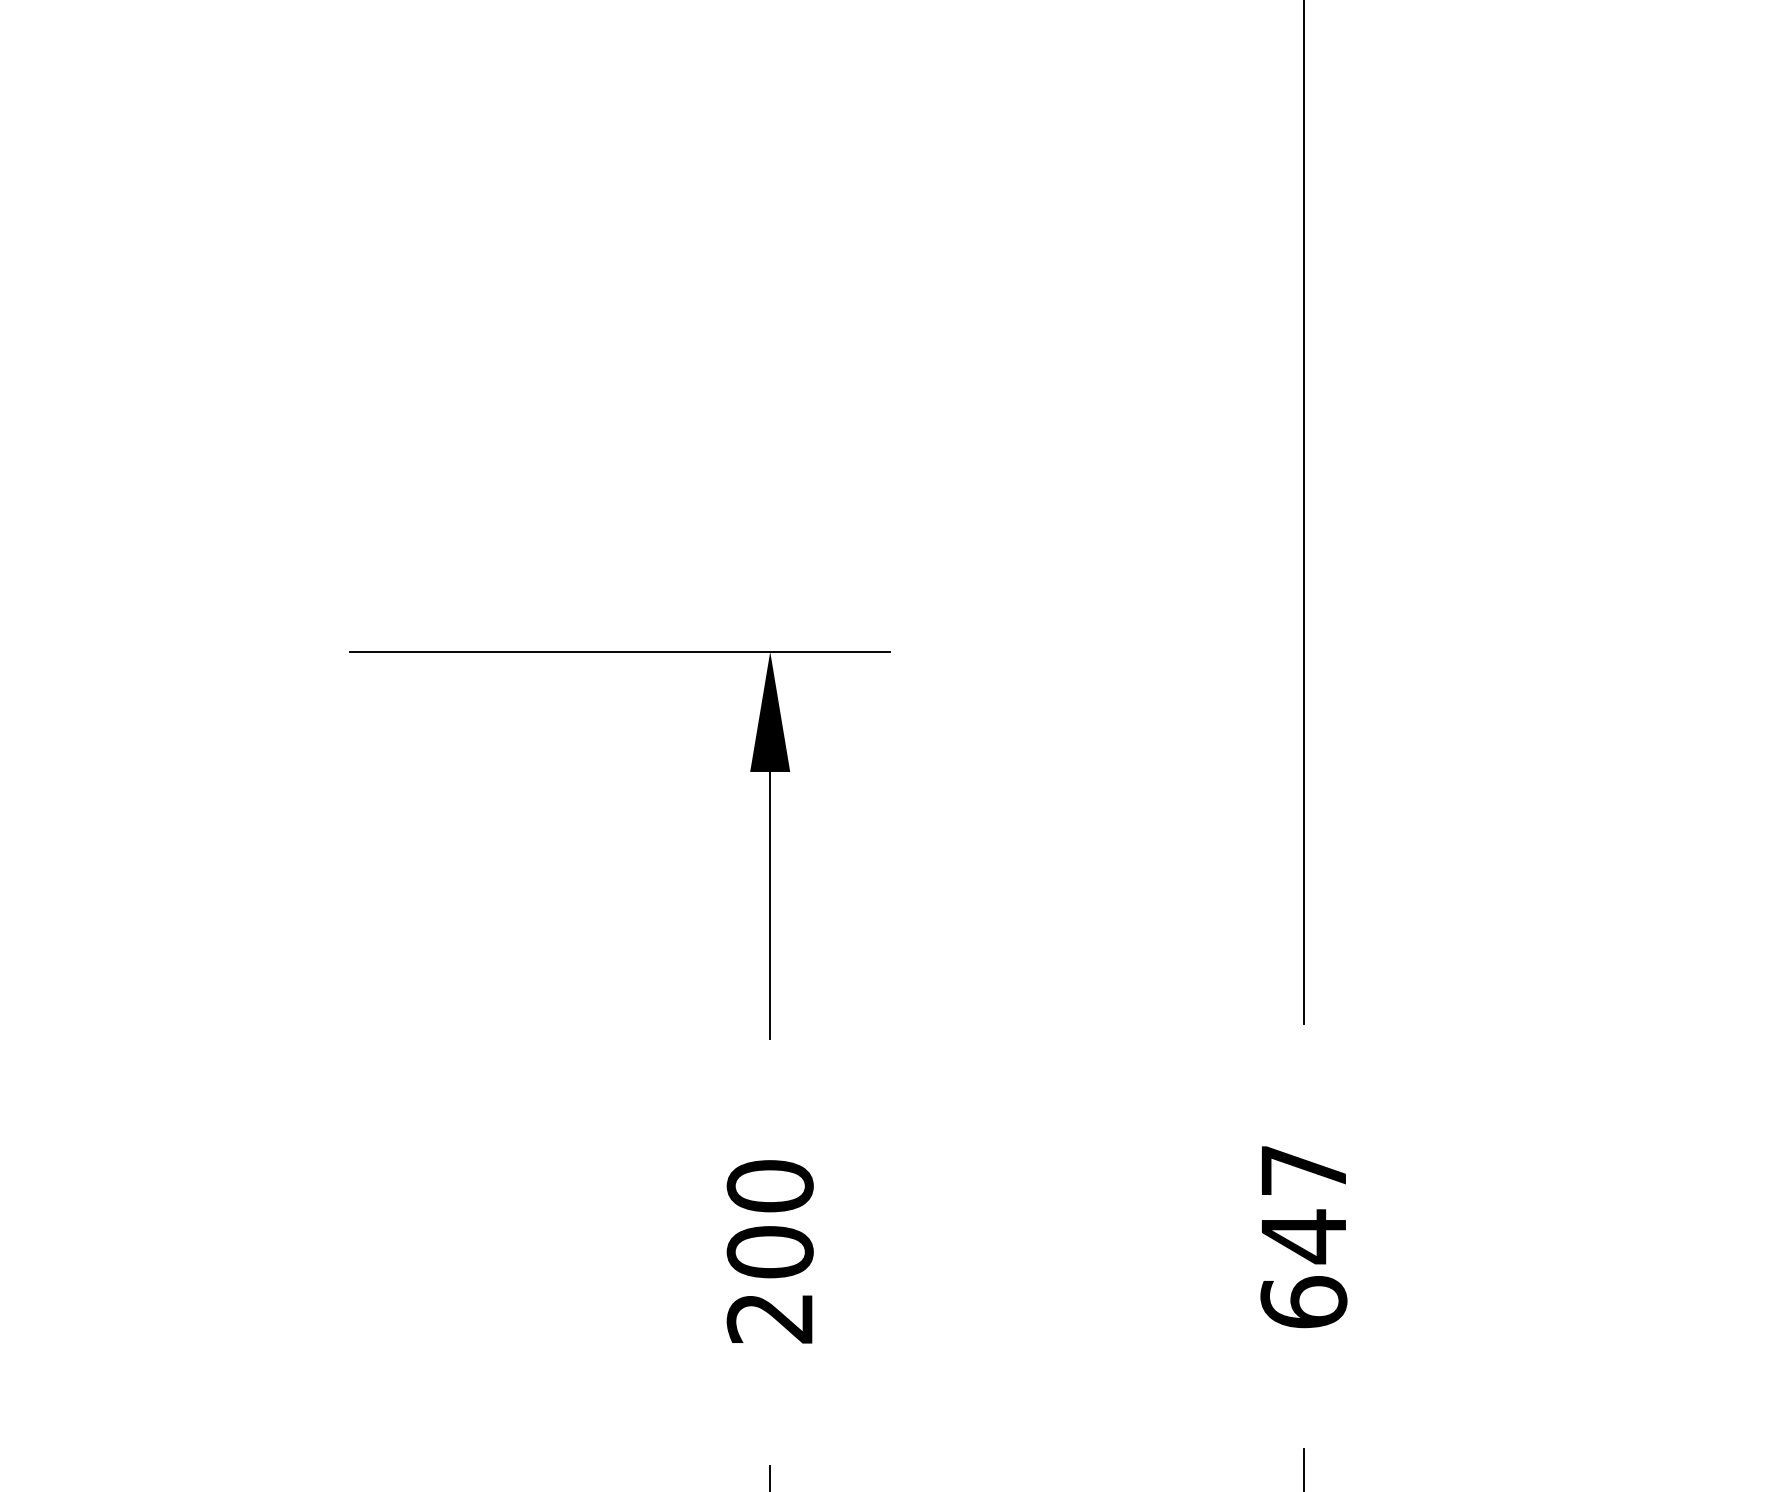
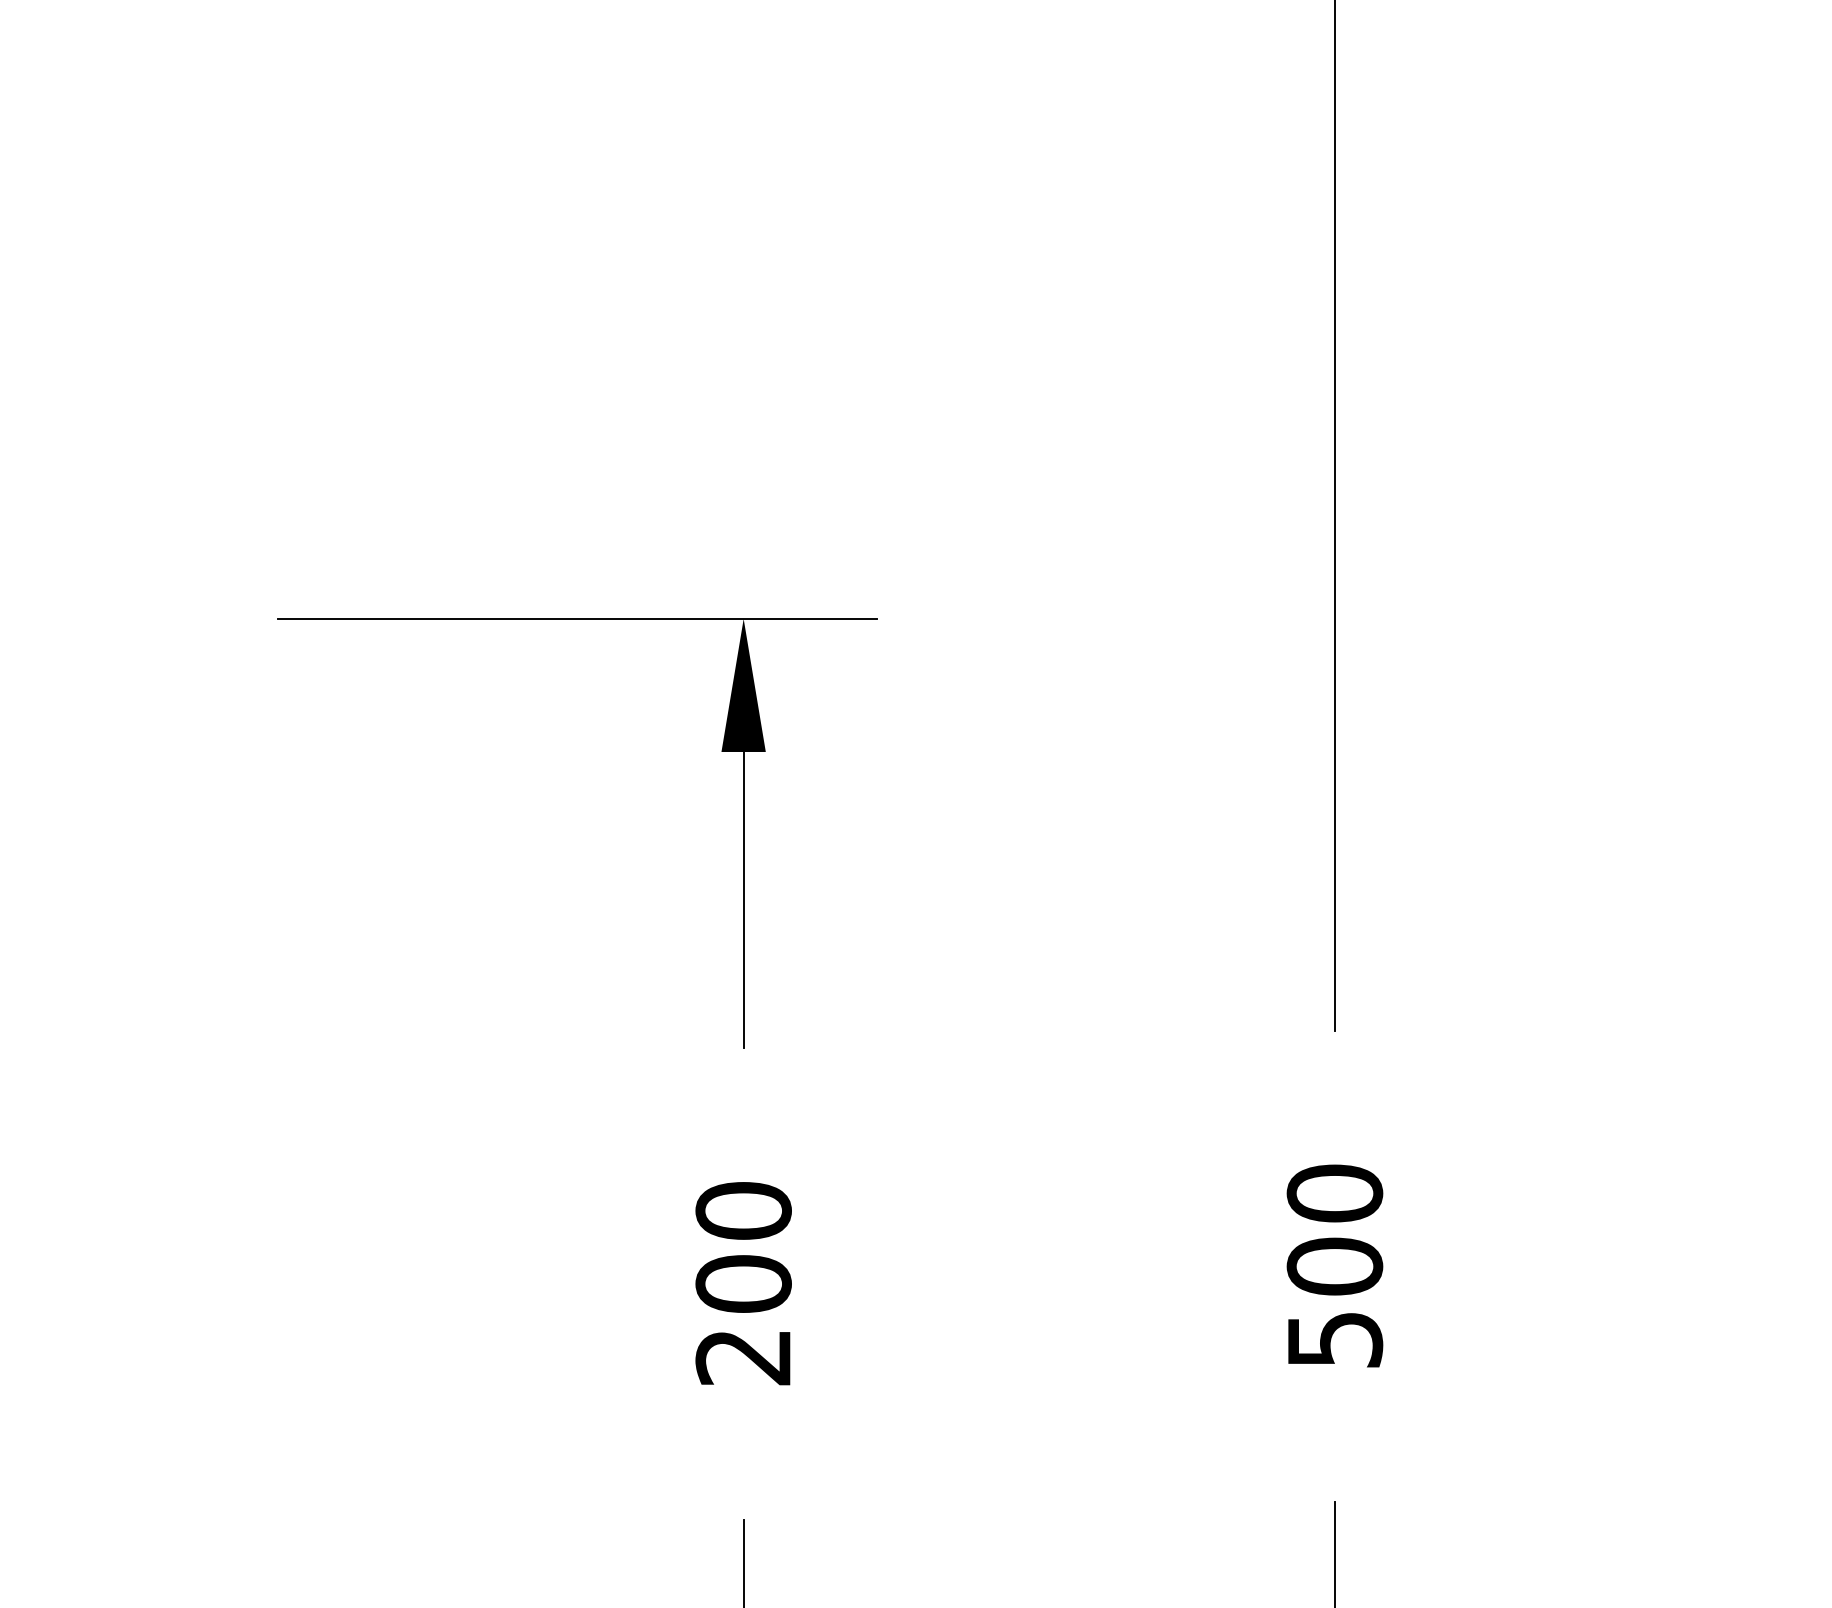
text: (1303, 1236) -> (1334, 1266), 647 -> 500

